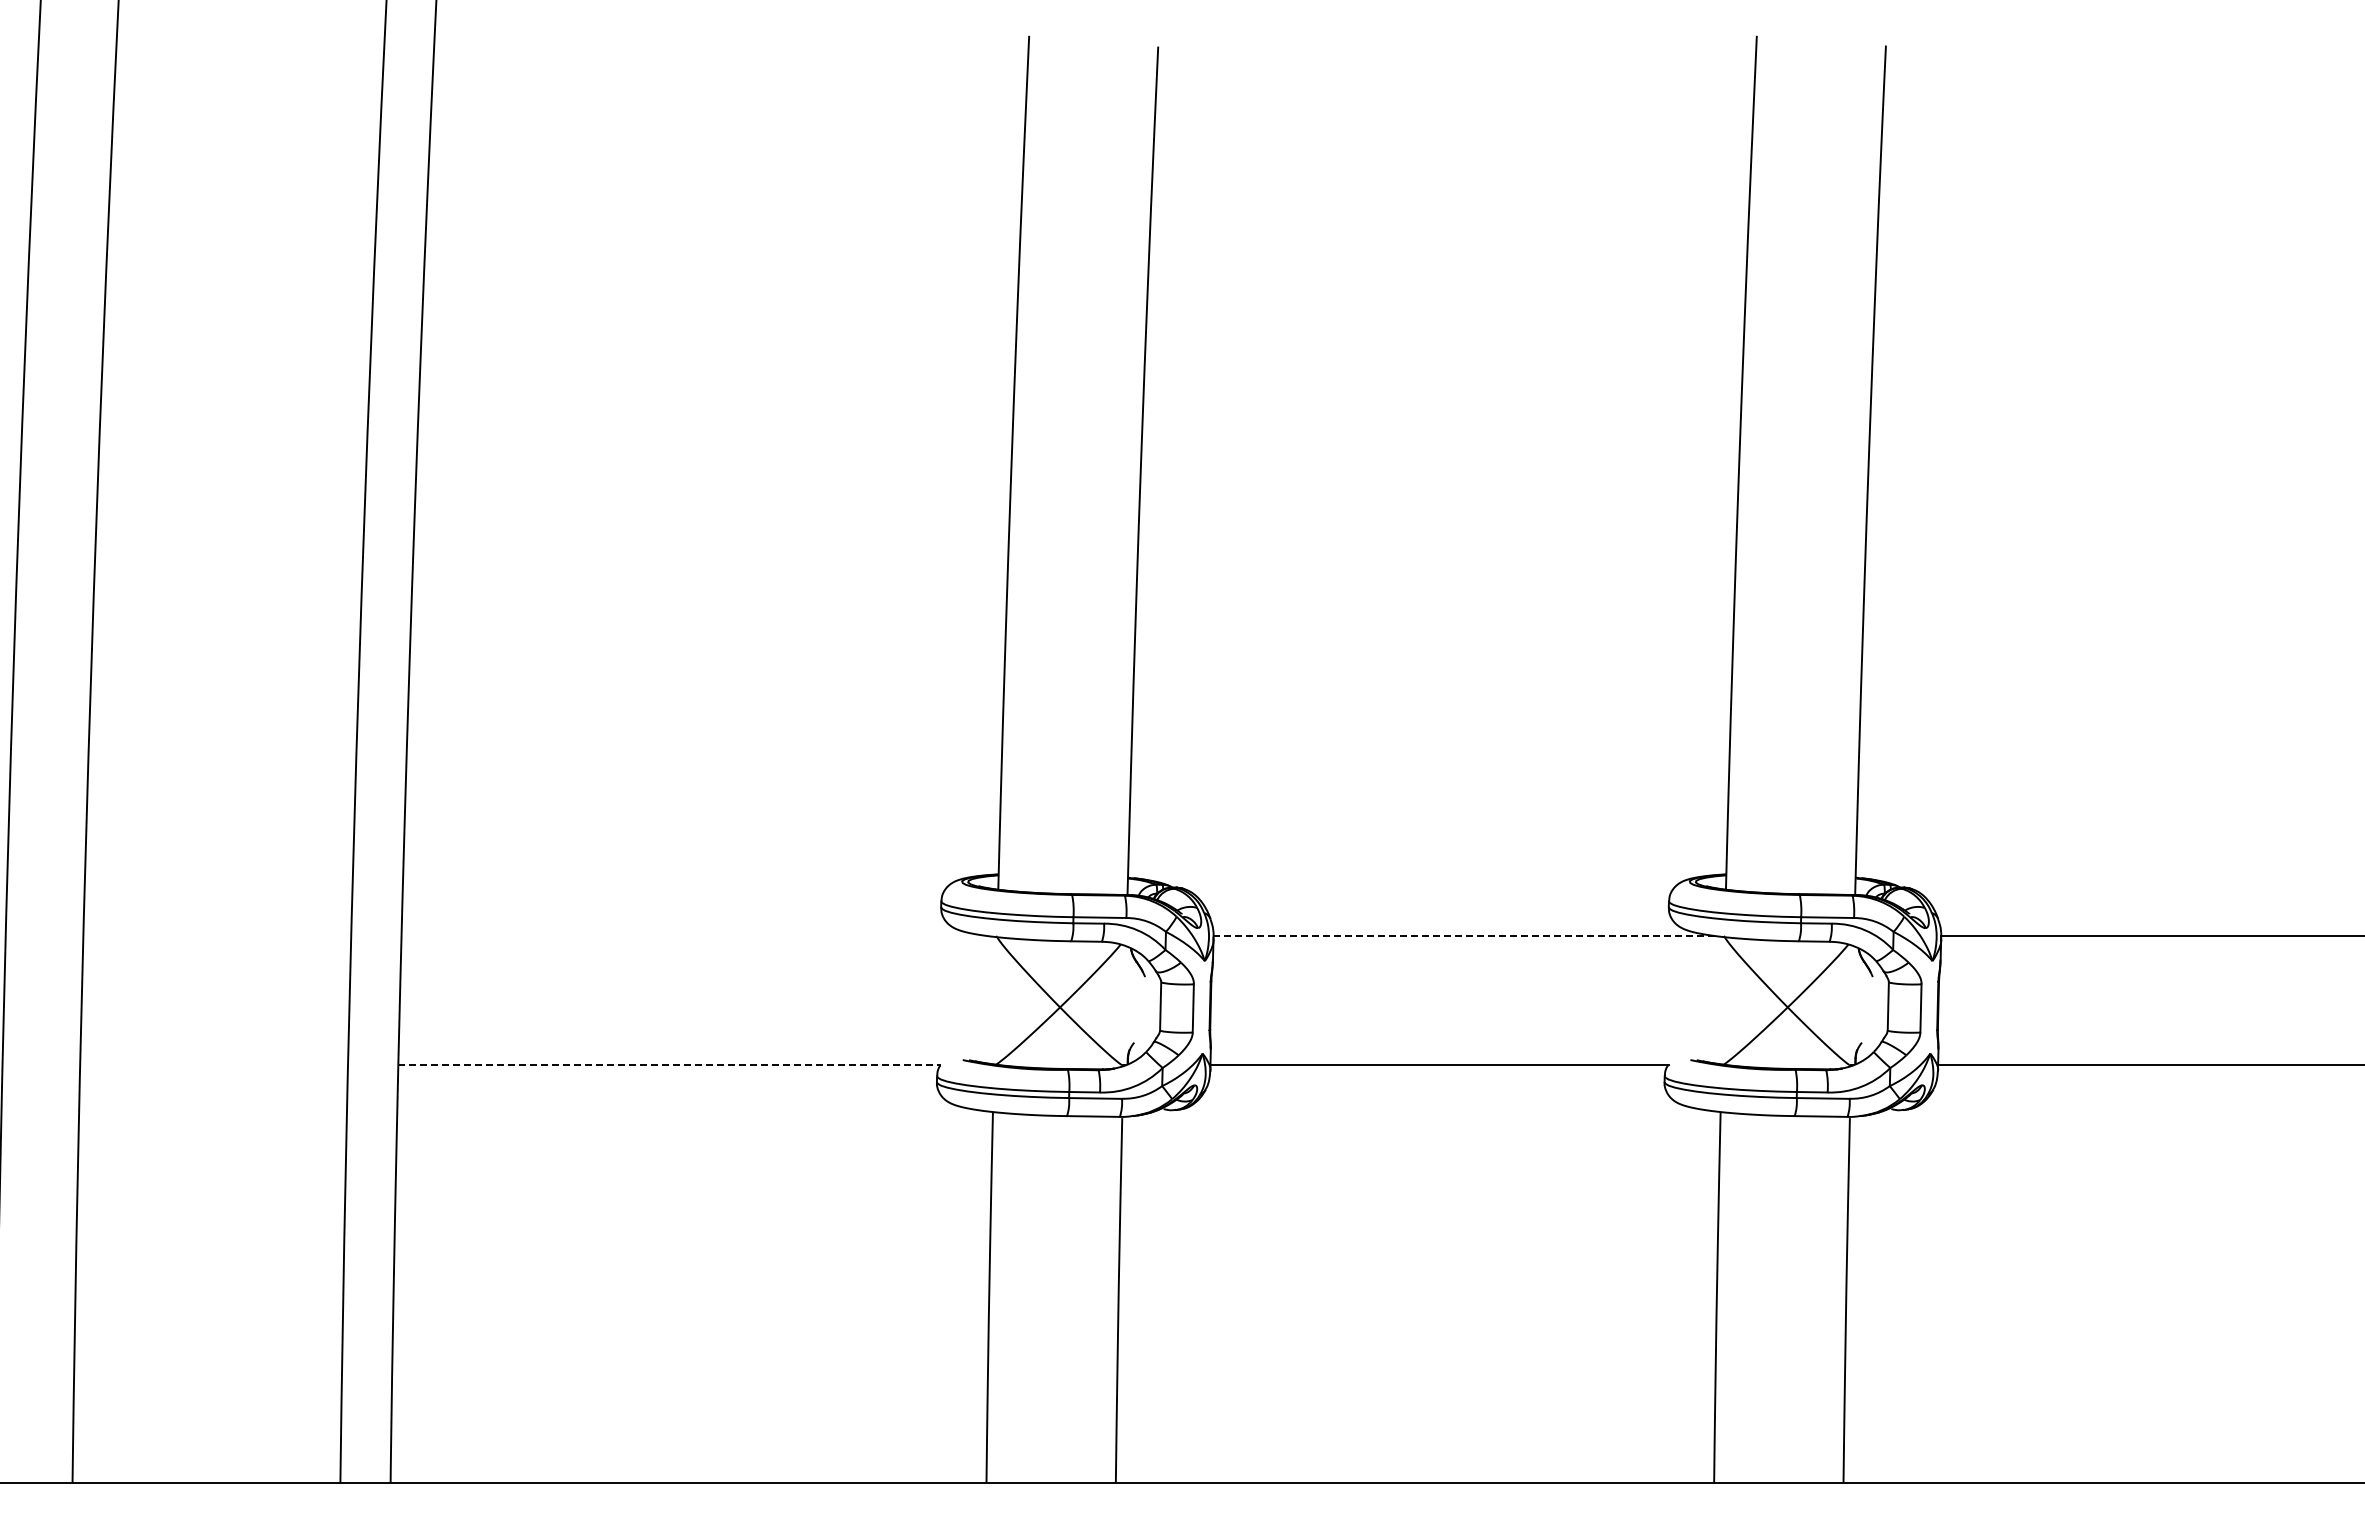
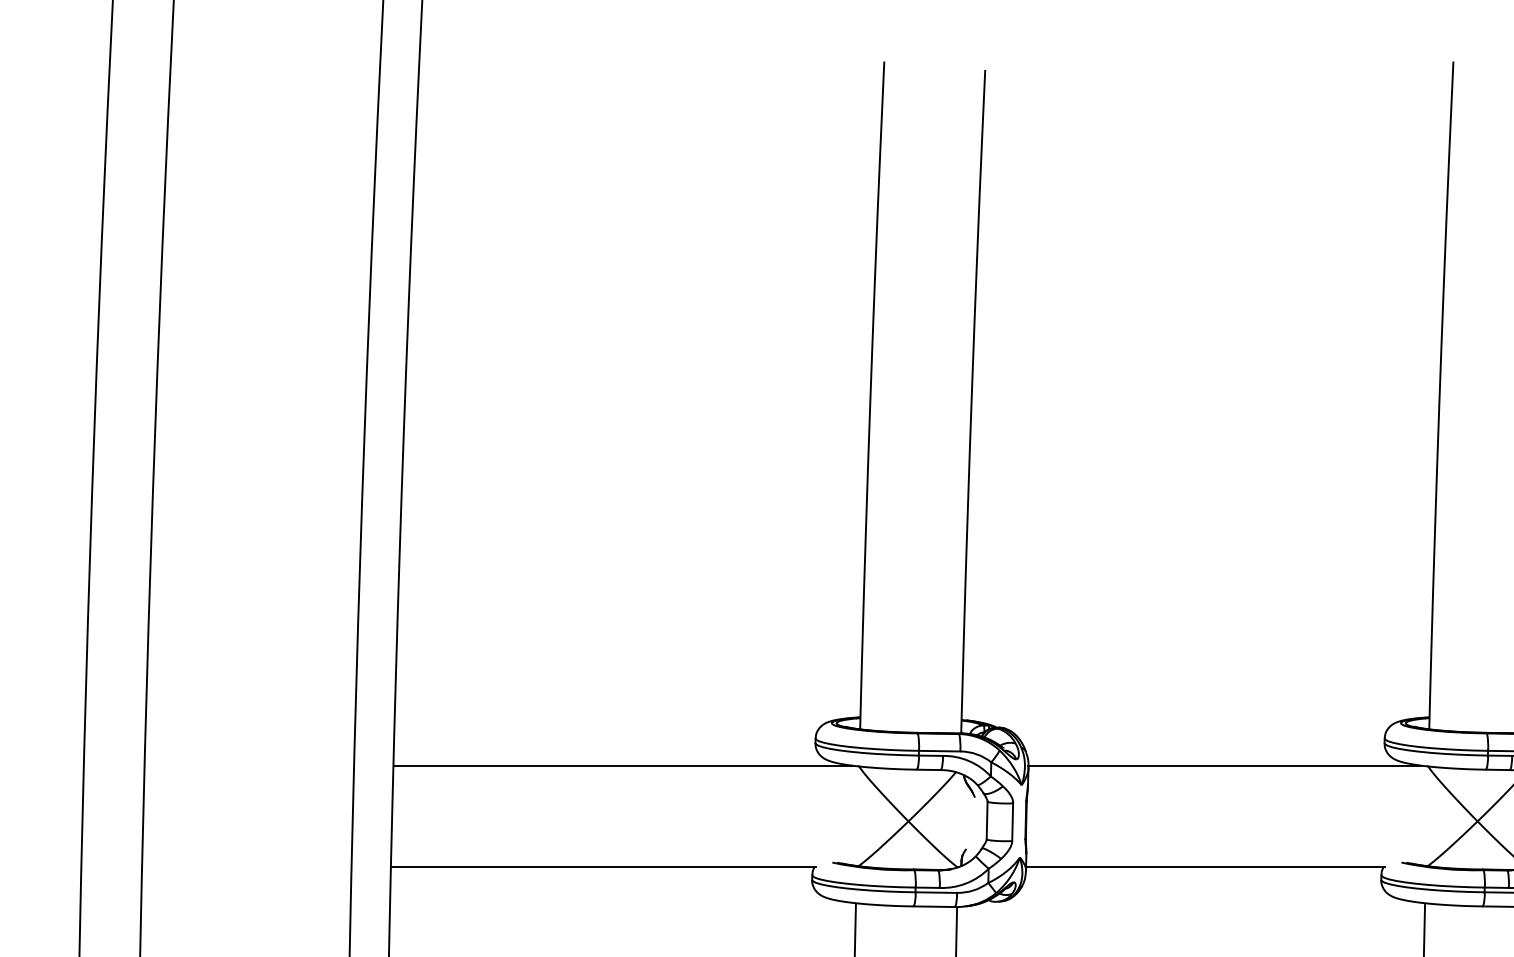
line: (694, 935) -> (622, 765), added
line: (1464, 935) -> (1224, 765), dashed -> solid
line: (670, 1065) -> (603, 866), dashed -> solid

